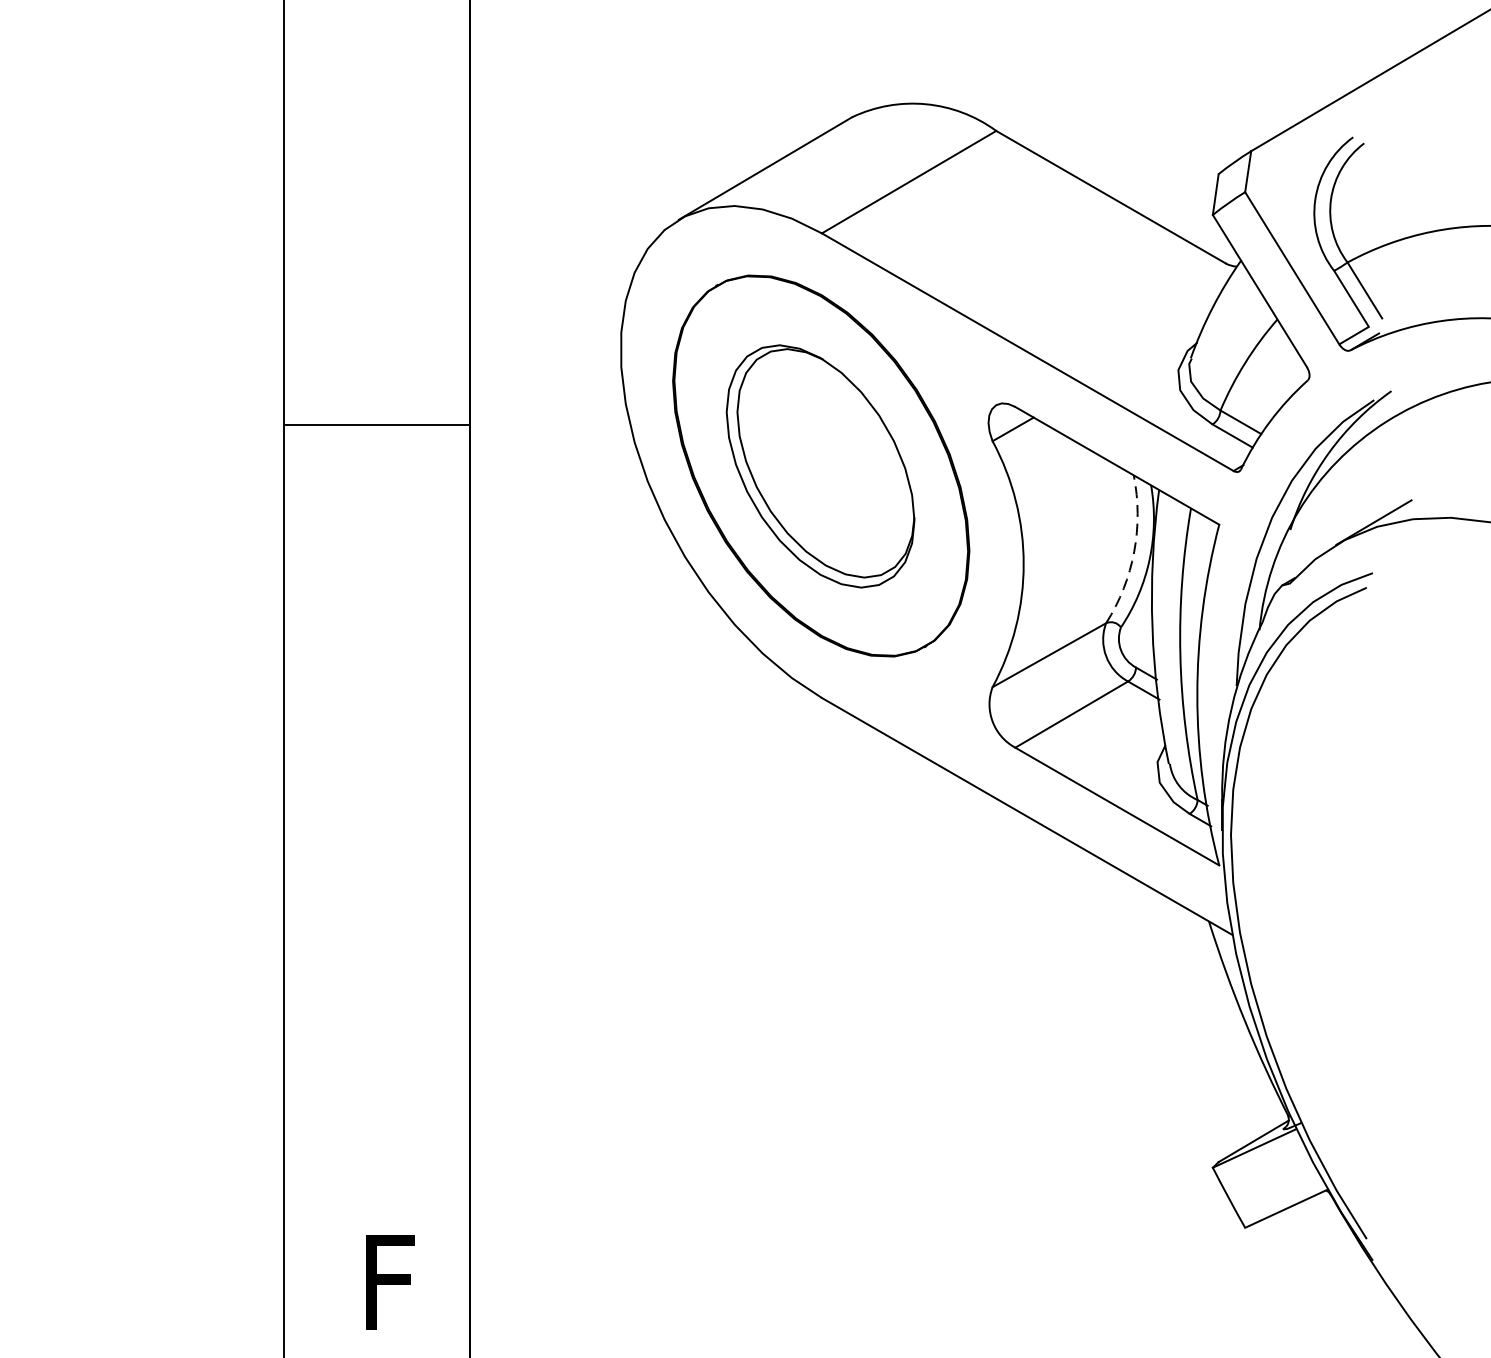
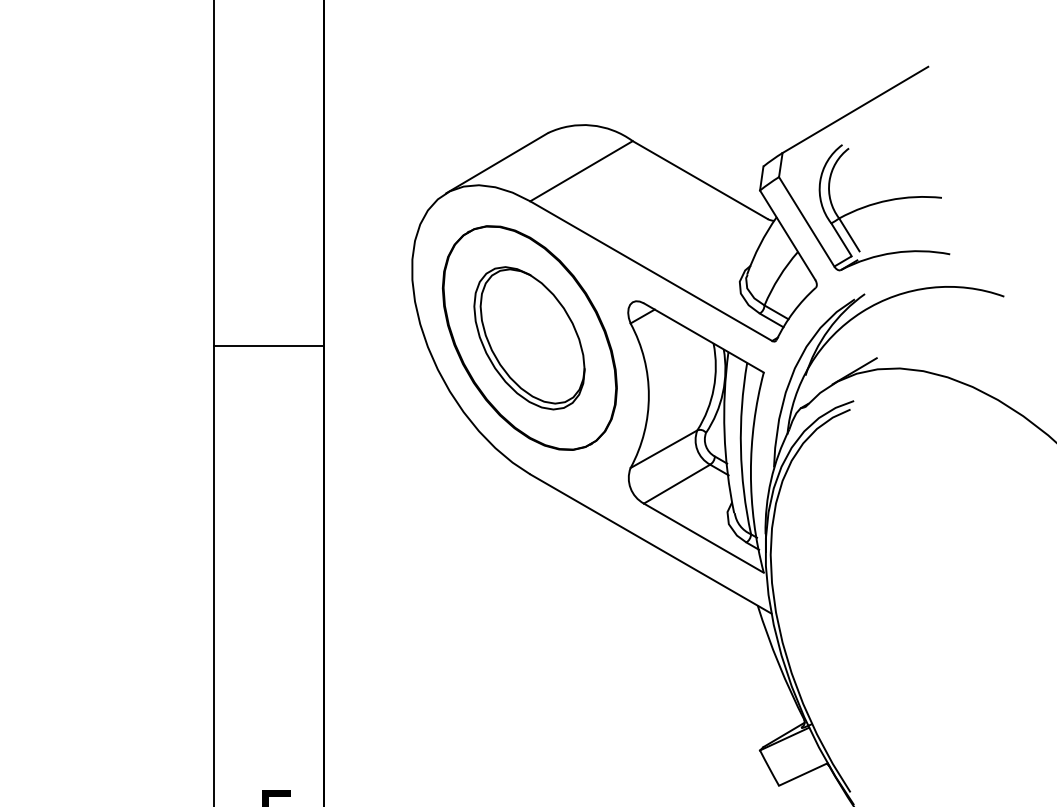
line: (376, 425) -> (268, 346), moved
arc: (1133, 551) -> (713, 388), dashed -> solid

